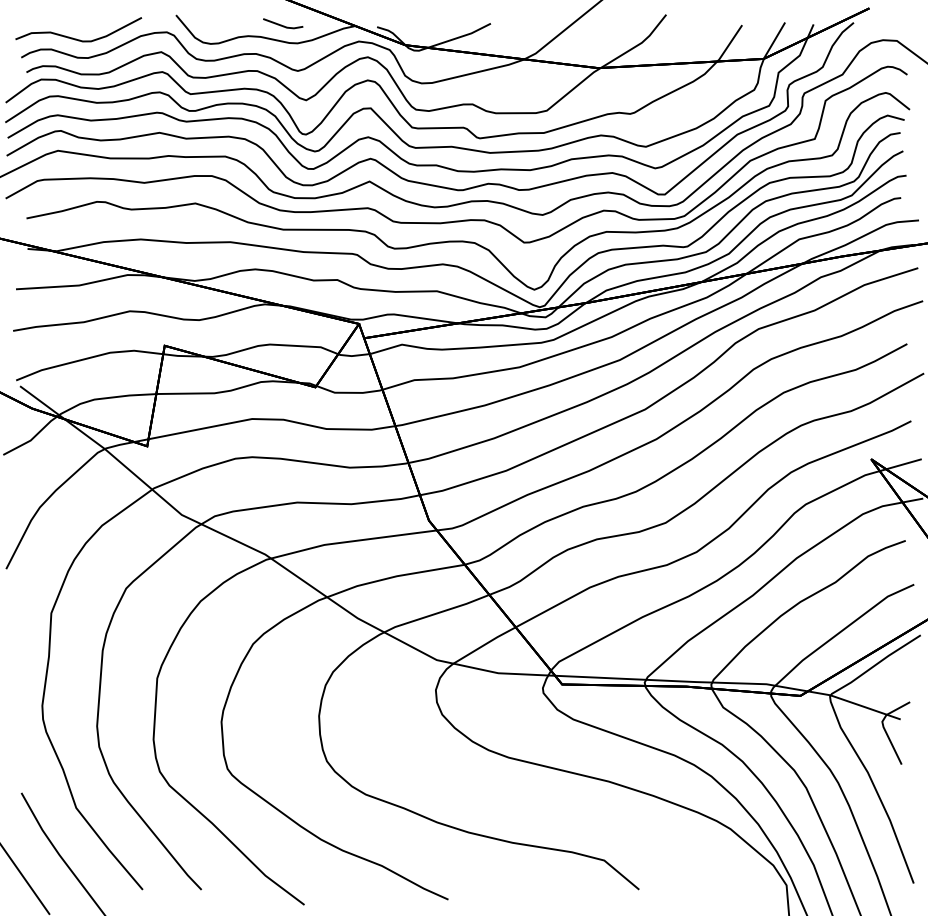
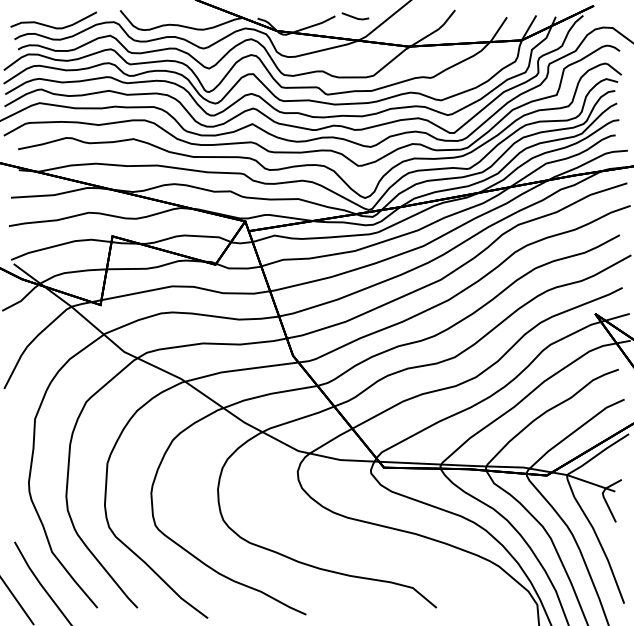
line: (281, 24) -> (354, 16), moved

